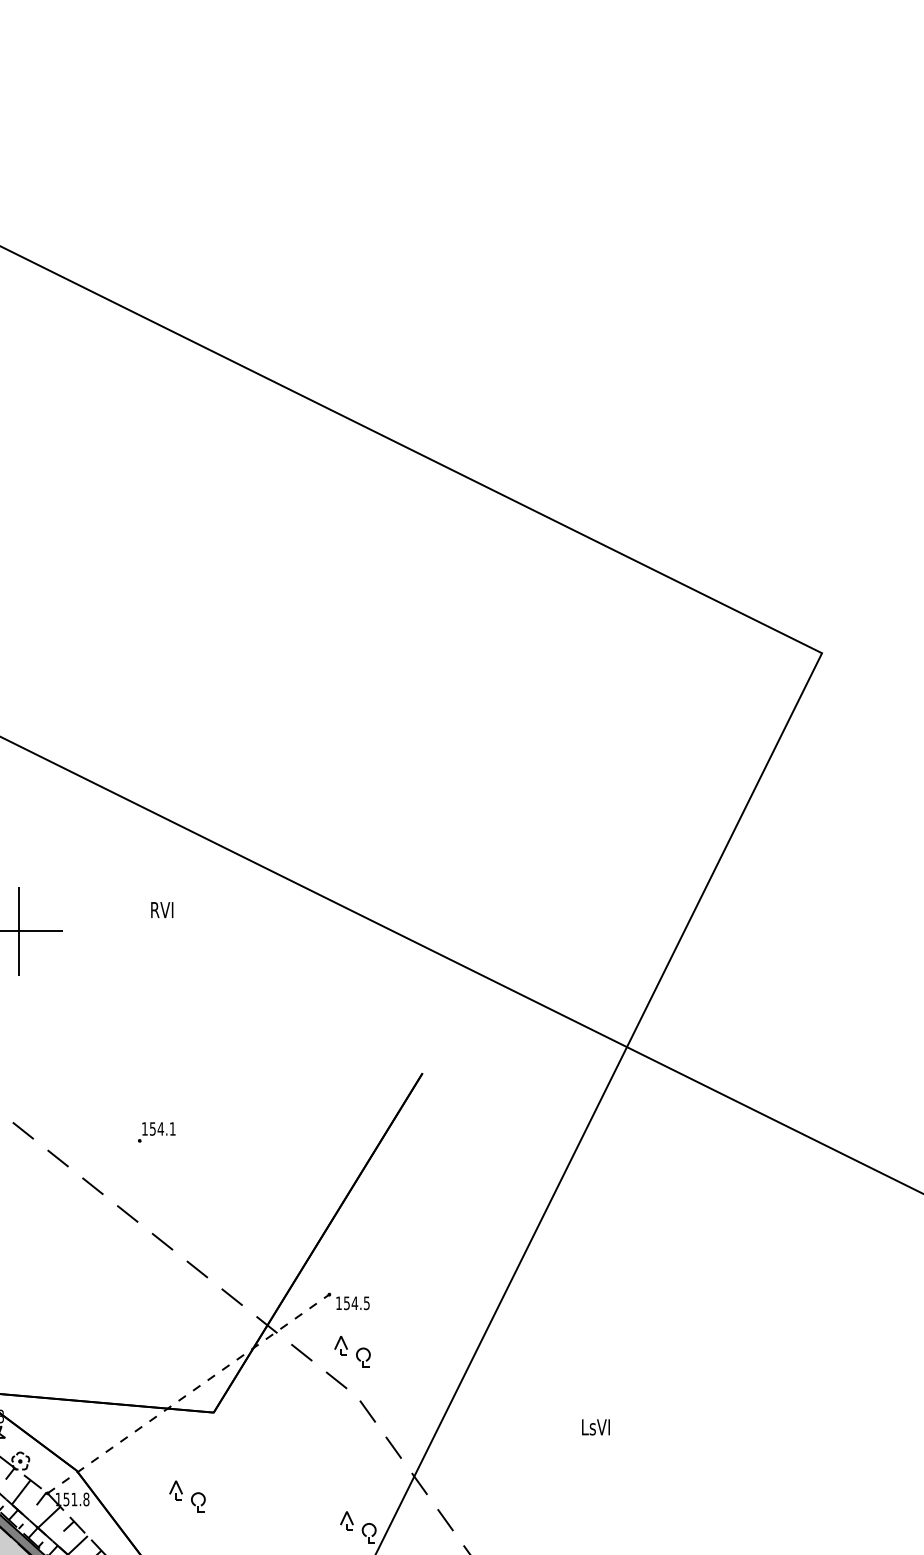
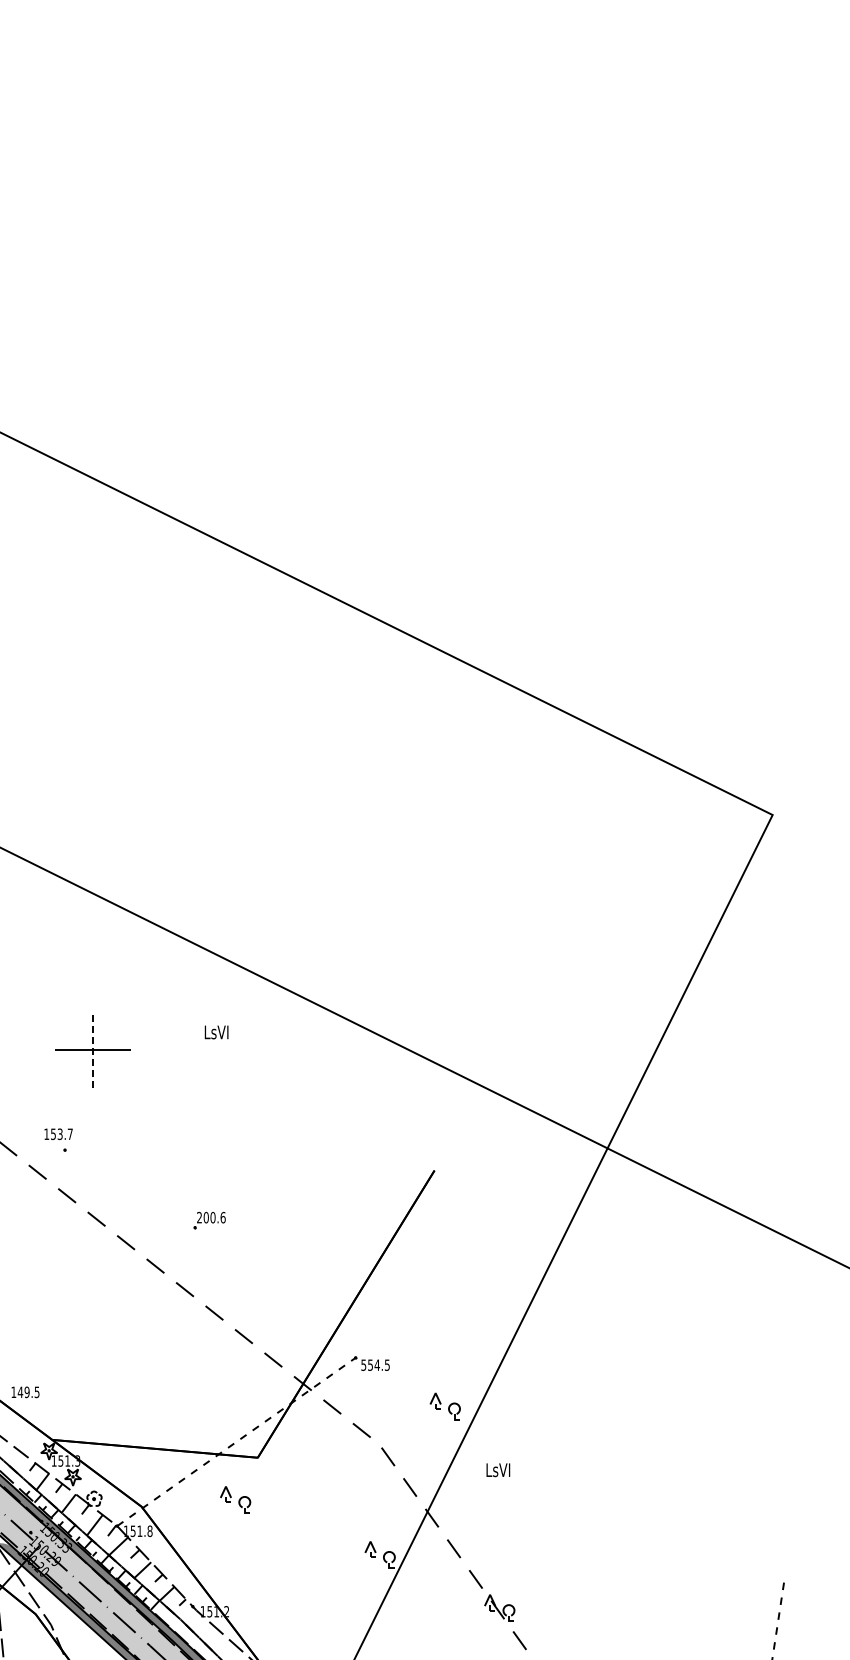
text: (166, 910) -> (217, 1032), RVI -> LsVI
line: (18, 931) -> (92, 1050), solid -> dashed
text: (159, 1128) -> (211, 1217), 154.1 -> 200.6
text: (338, 1302) -> (363, 1364), 154.5 -> 554.5
part: (351, 1352) -> (444, 1406), moved
text: (596, 1427) -> (498, 1470), moved
part: (187, 1496) -> (235, 1499), moved

